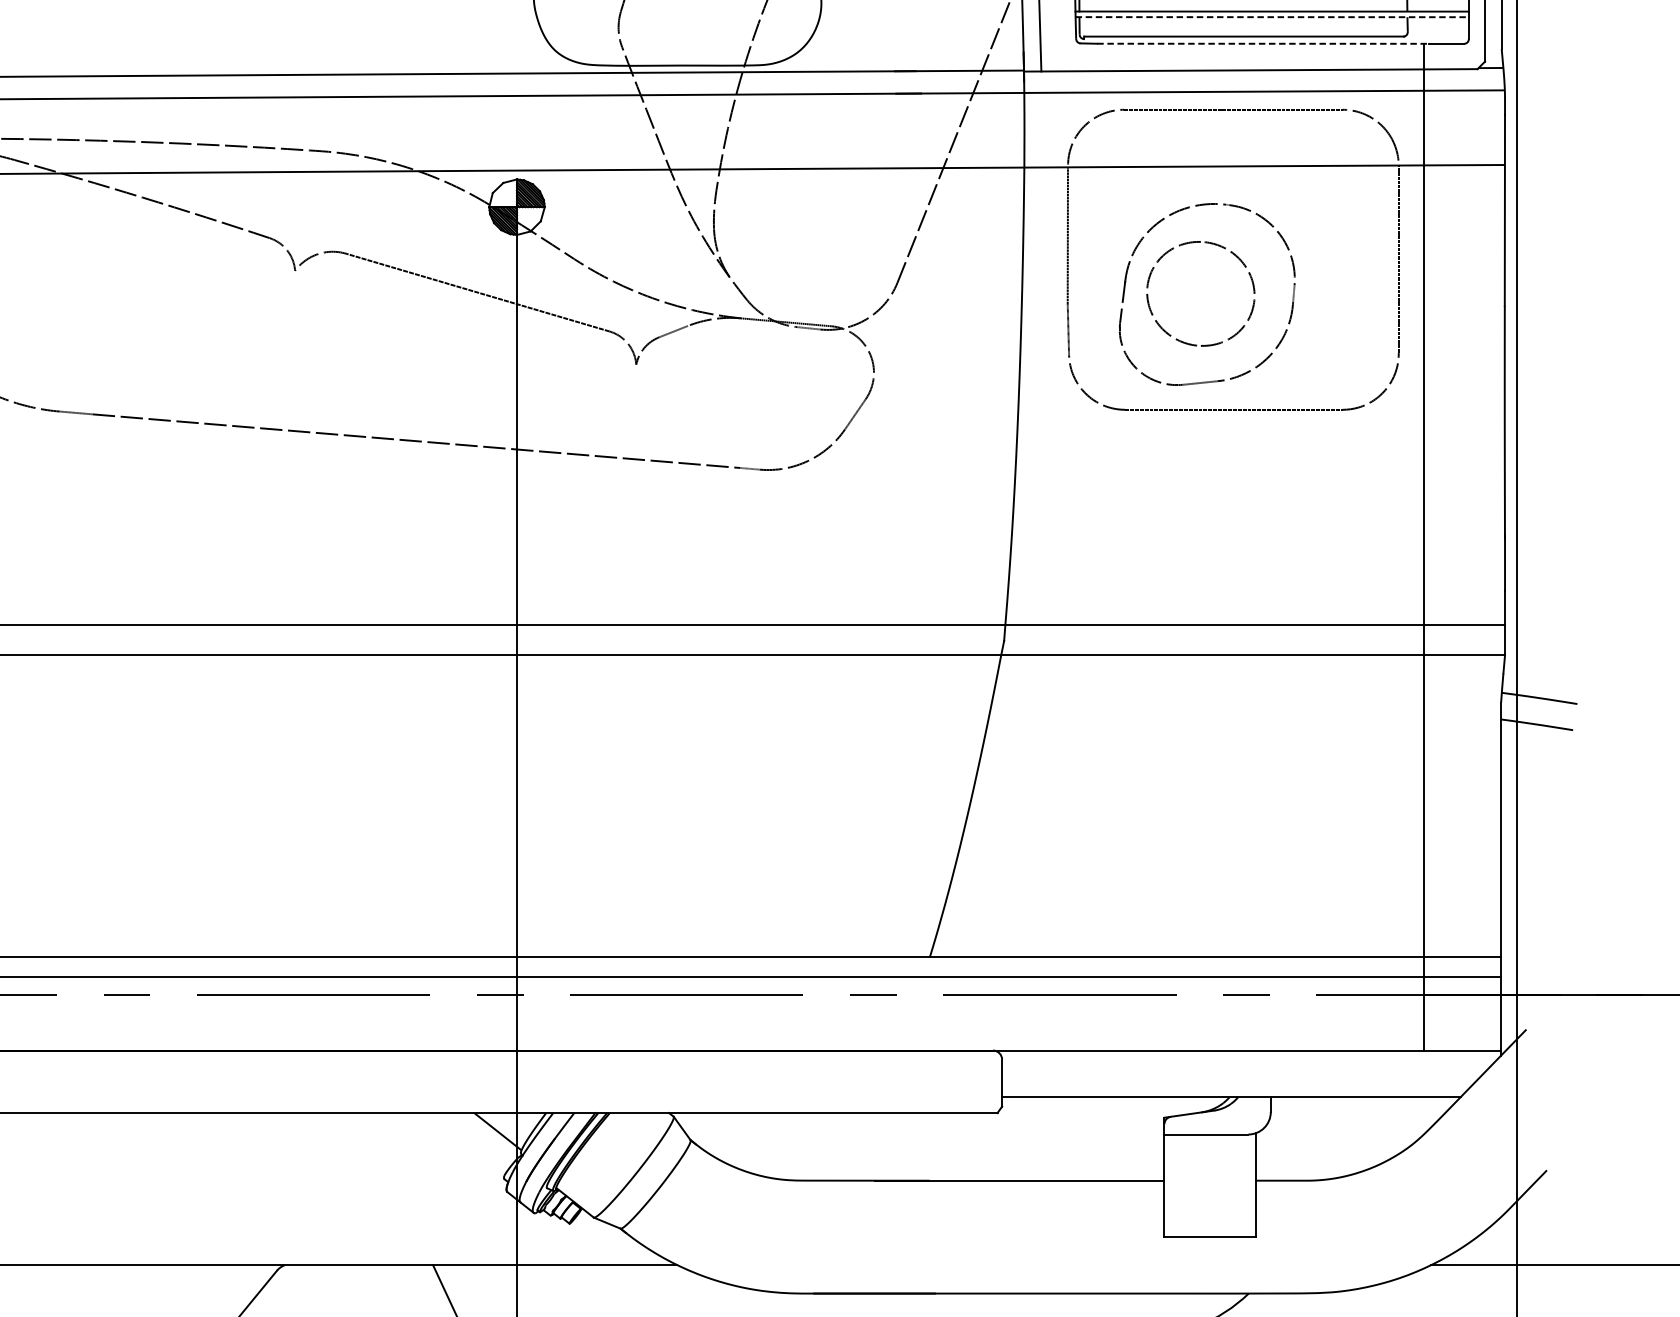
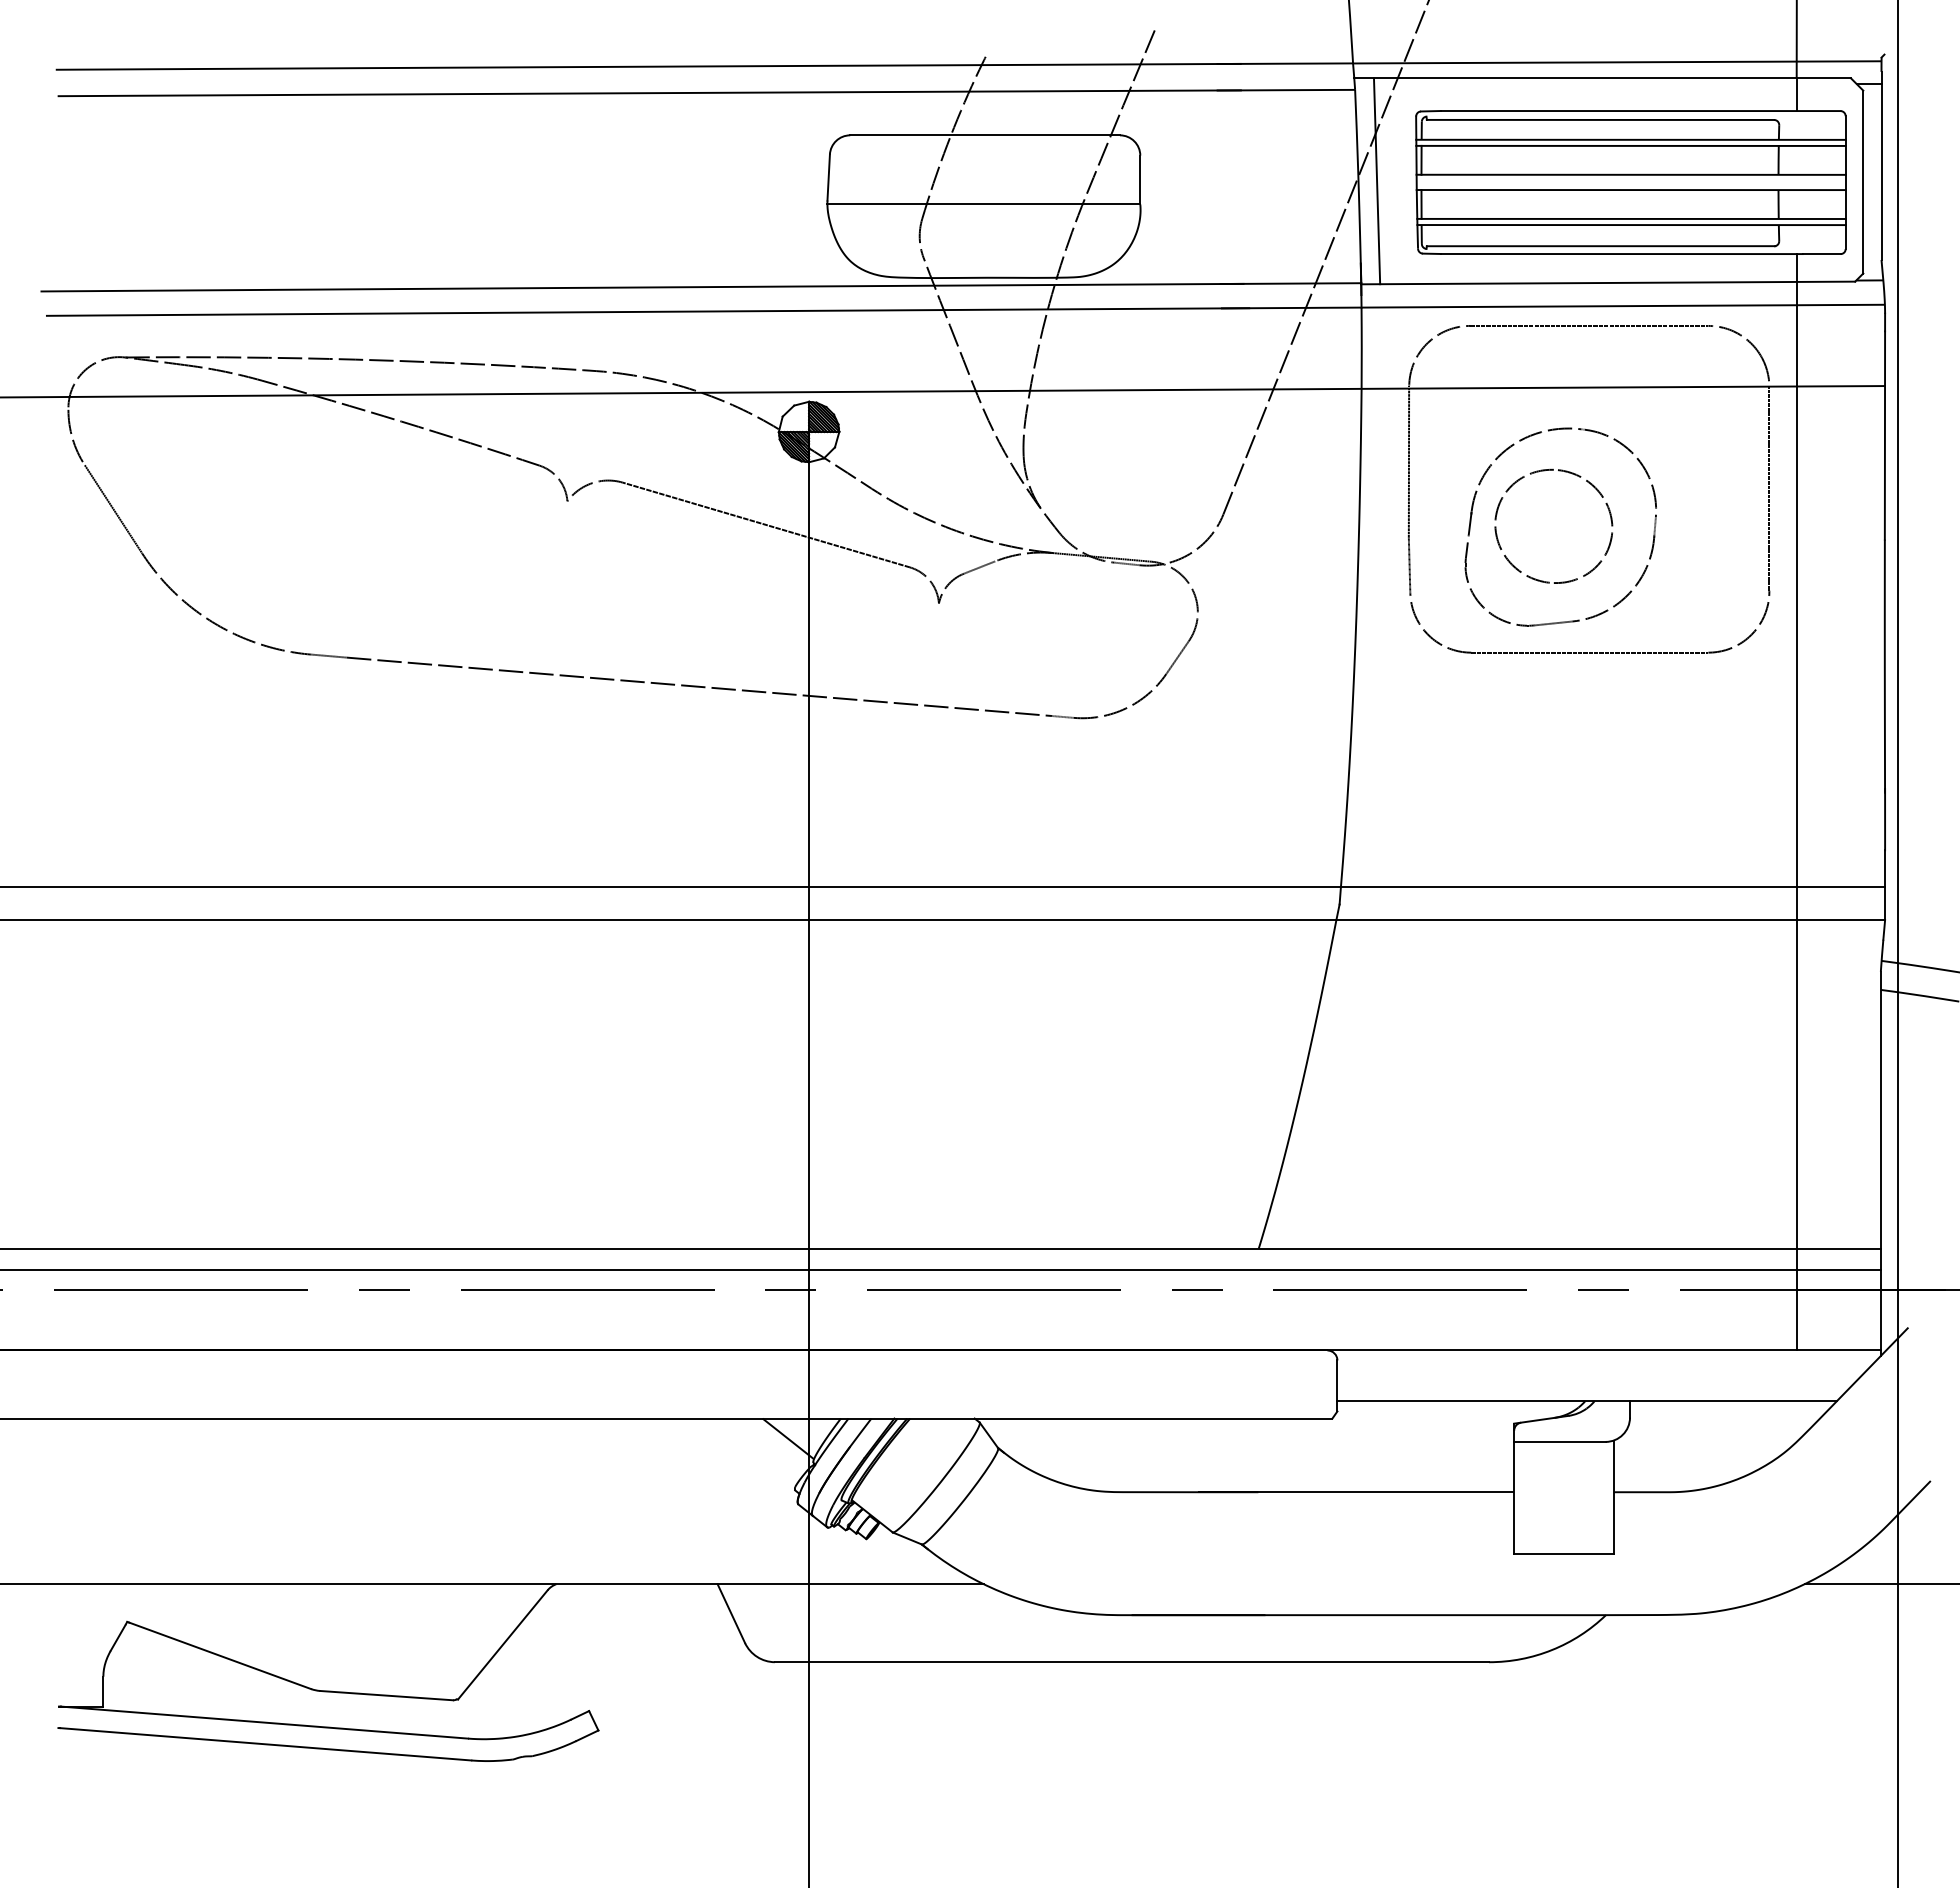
line: (1273, 17) -> (1632, 225), dashed -> solid
line: (1262, 44) -> (1621, 254), dashed -> solid

